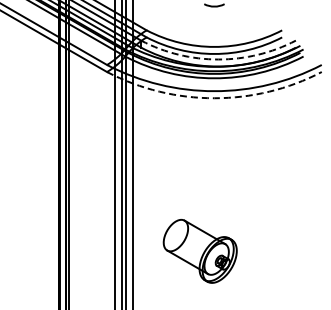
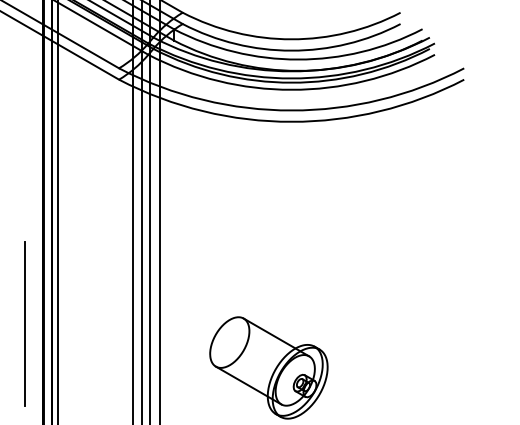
arc: (218, 59) -> (298, 59), dashed -> solid
arc: (214, 98) -> (291, 122), dashed -> solid
line: (48, 223) -> (24, 323), added

